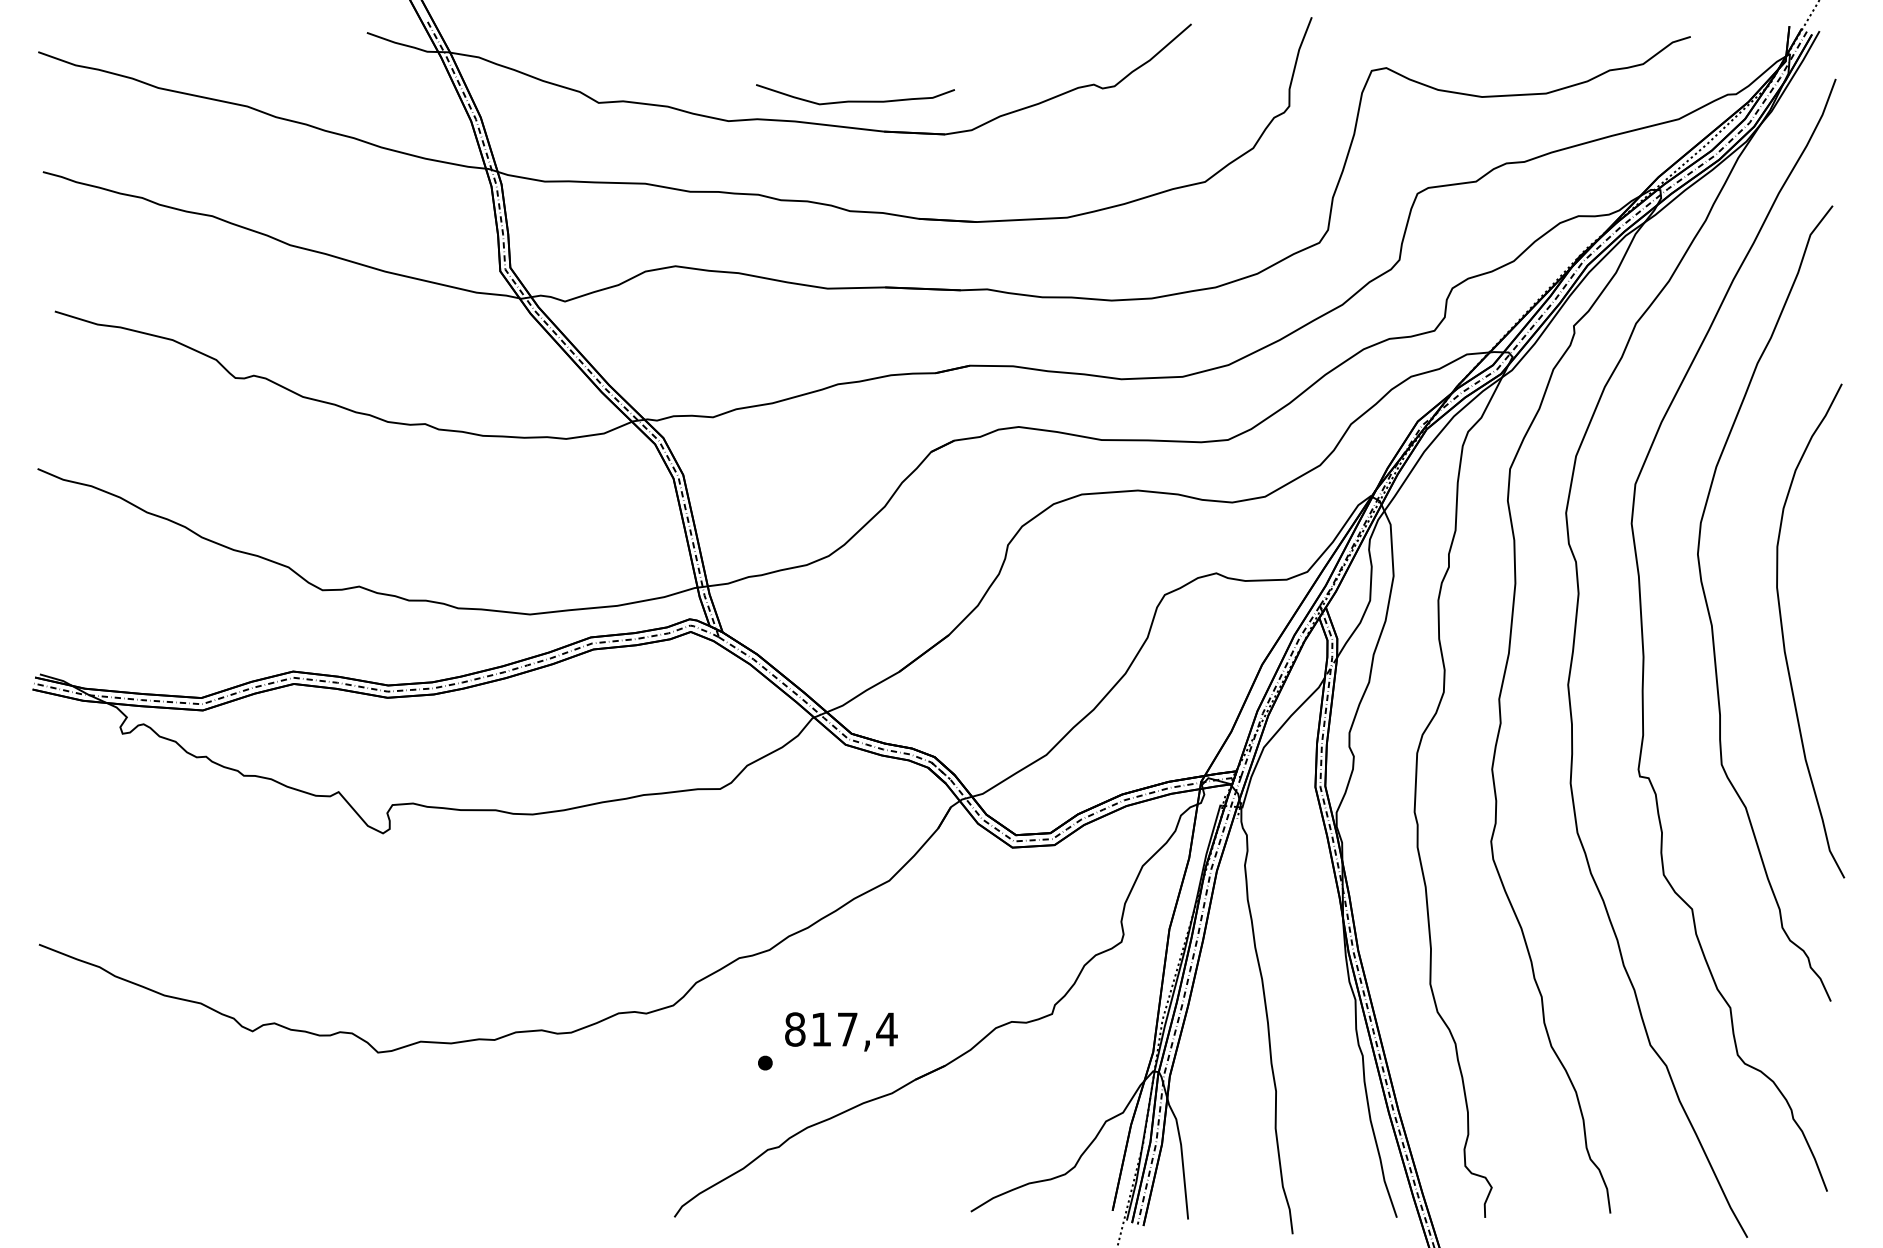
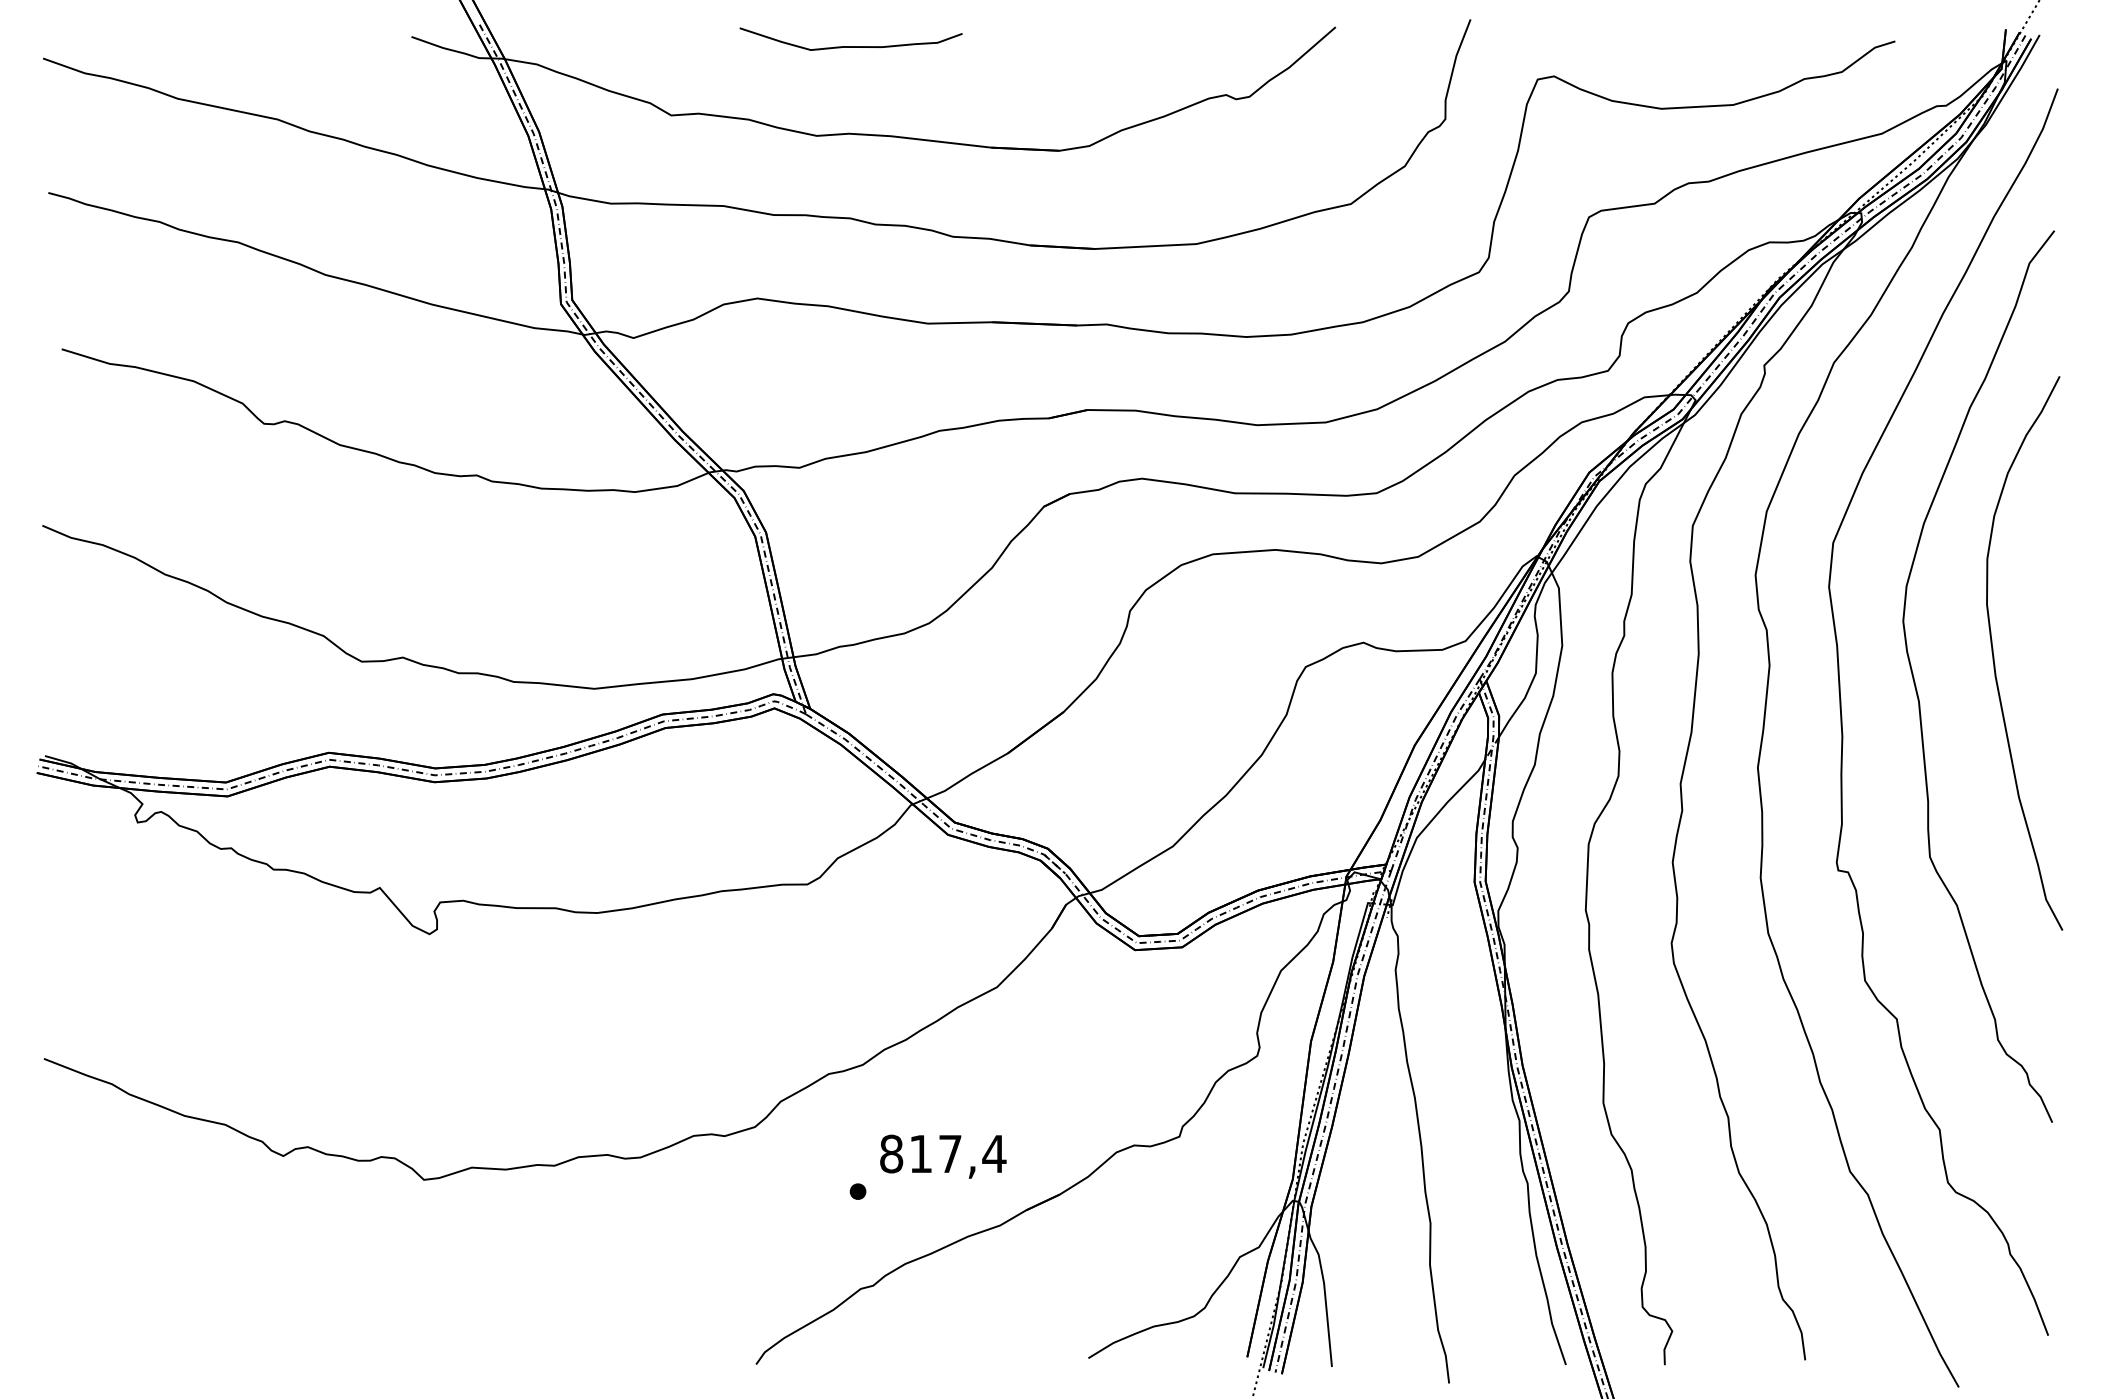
curve: (854, 101) -> (850, 46), moved
curve: (1783, 633) -> (1994, 656), moved

